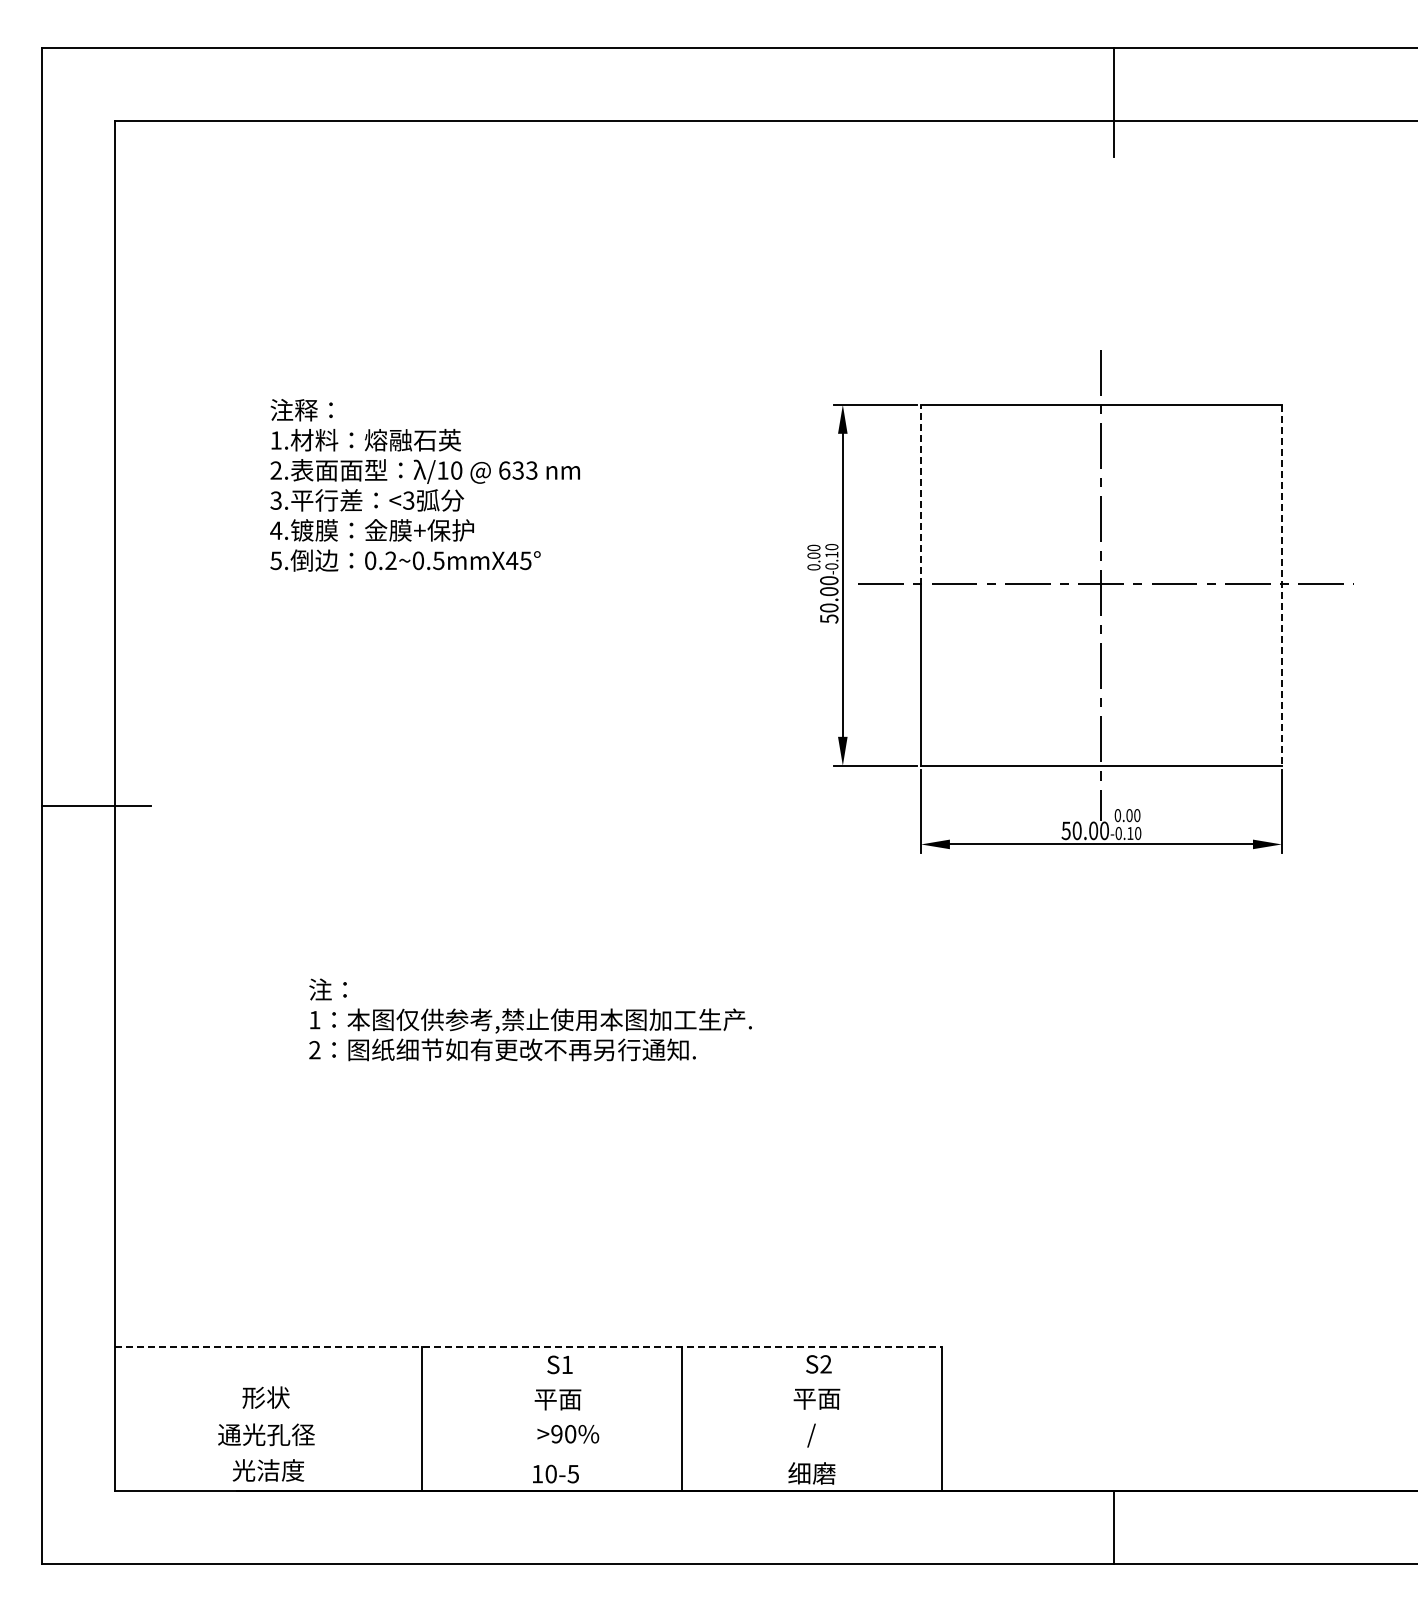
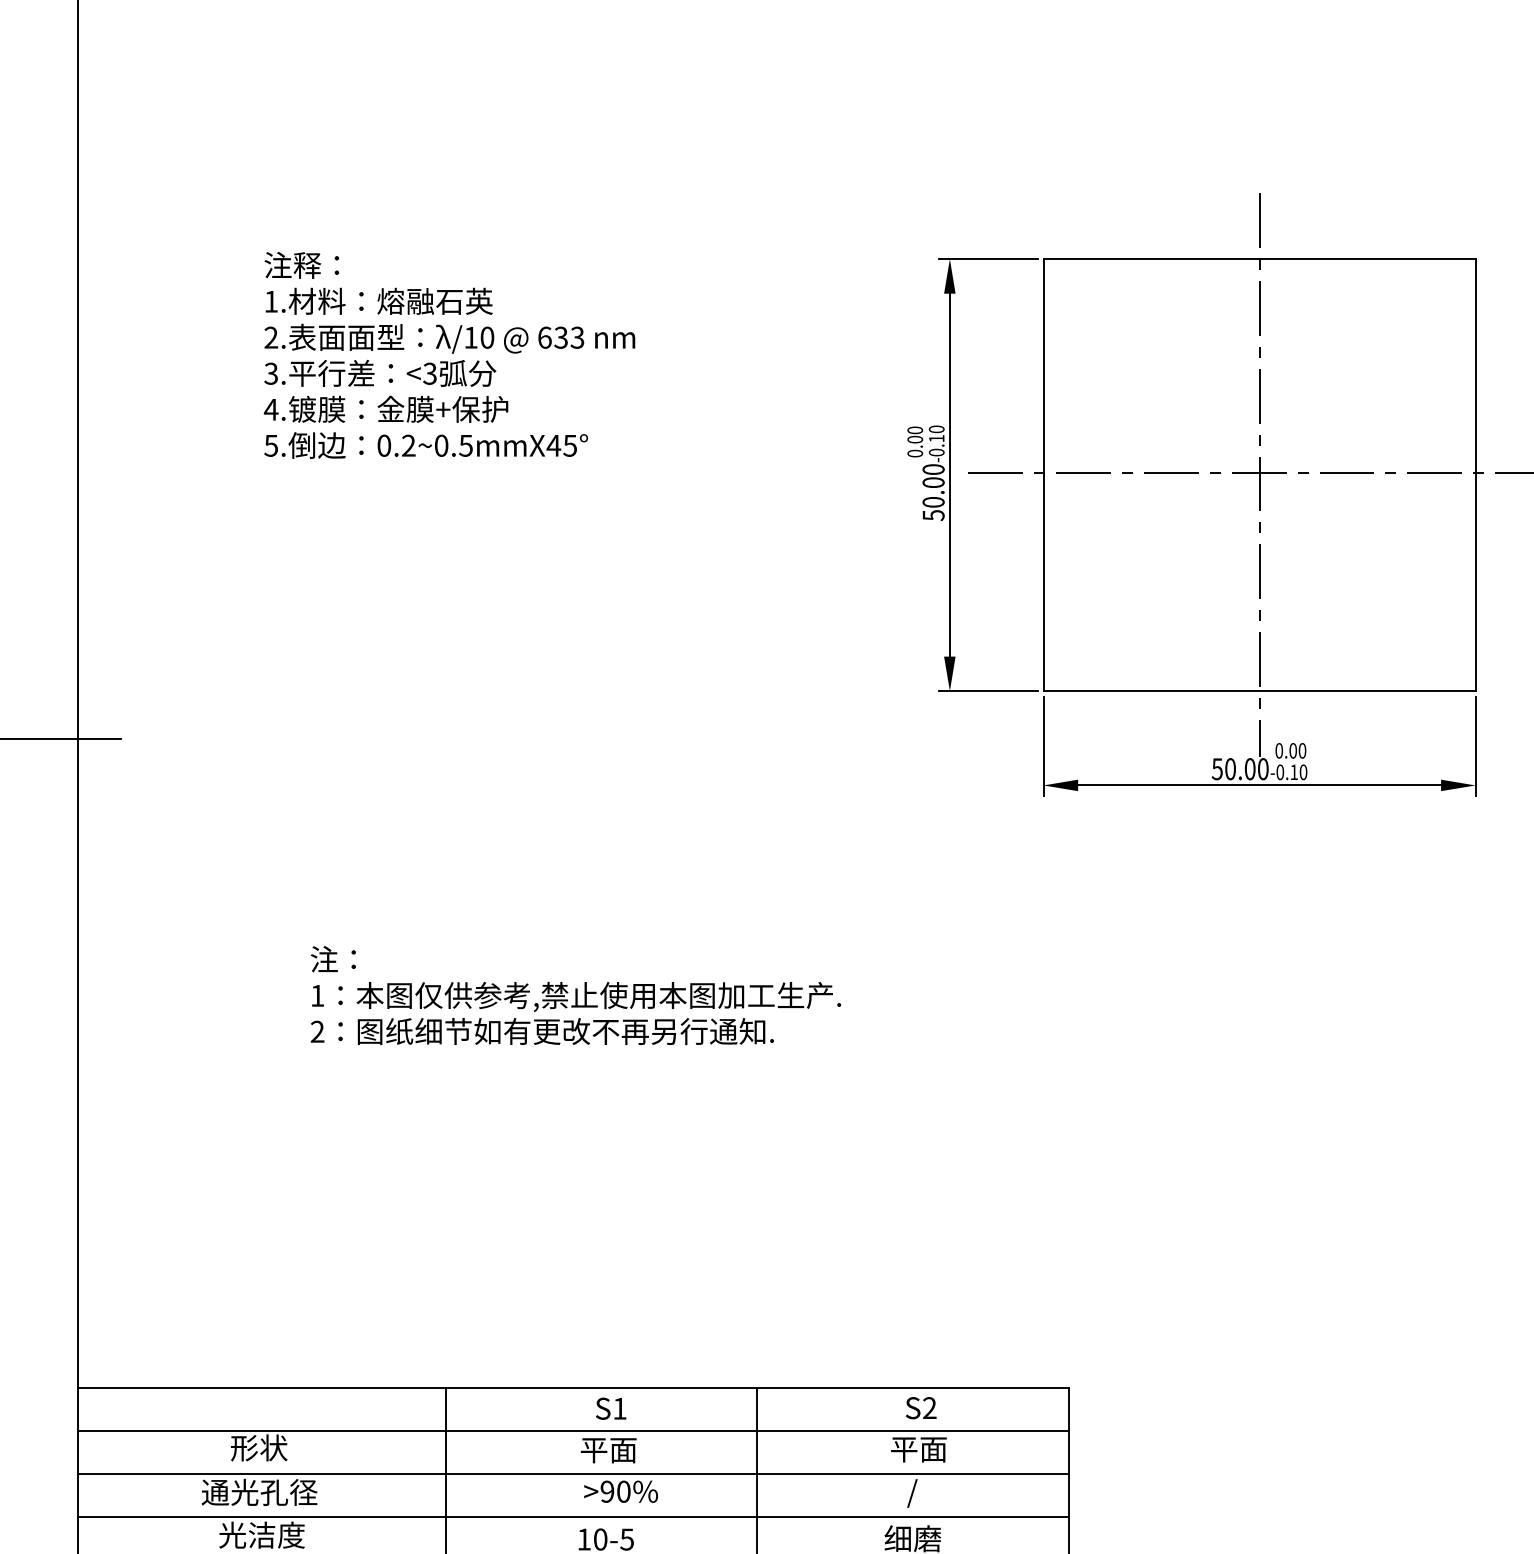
line: (921, 494) -> (1044, 366), dashed -> solid
line: (1281, 585) -> (1475, 475), dashed -> solid
line: (528, 1347) -> (573, 1387), dashed -> solid
line: (527, 1383) -> (572, 1431), added
line: (527, 1419) -> (572, 1474), added
line: (527, 1455) -> (572, 1517), added

